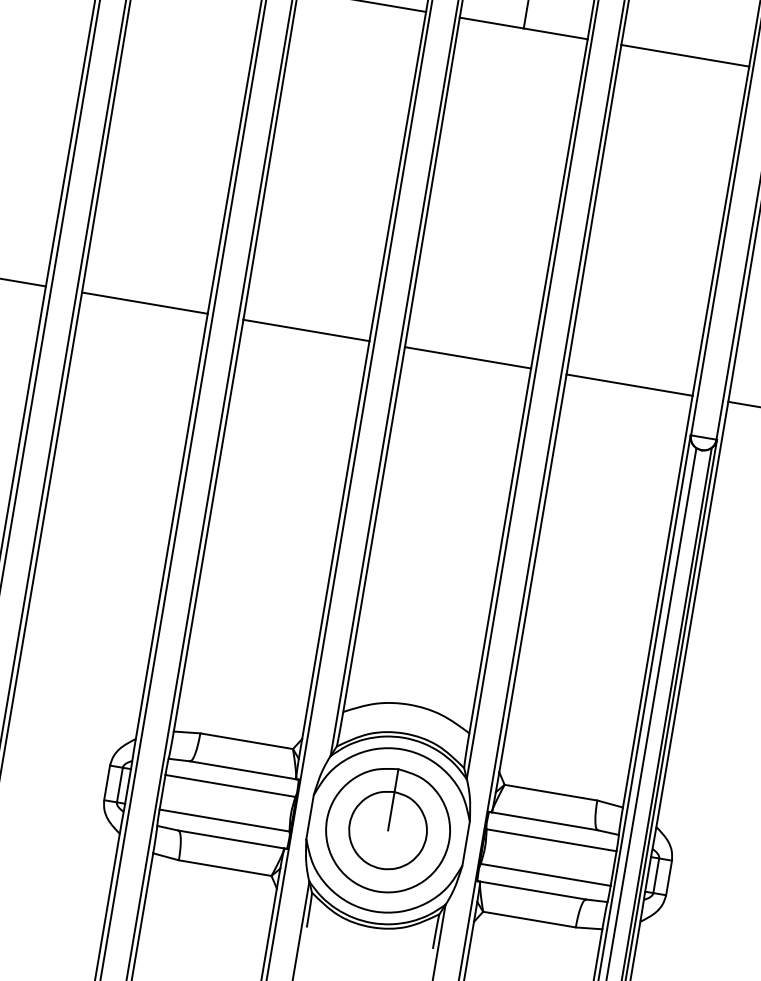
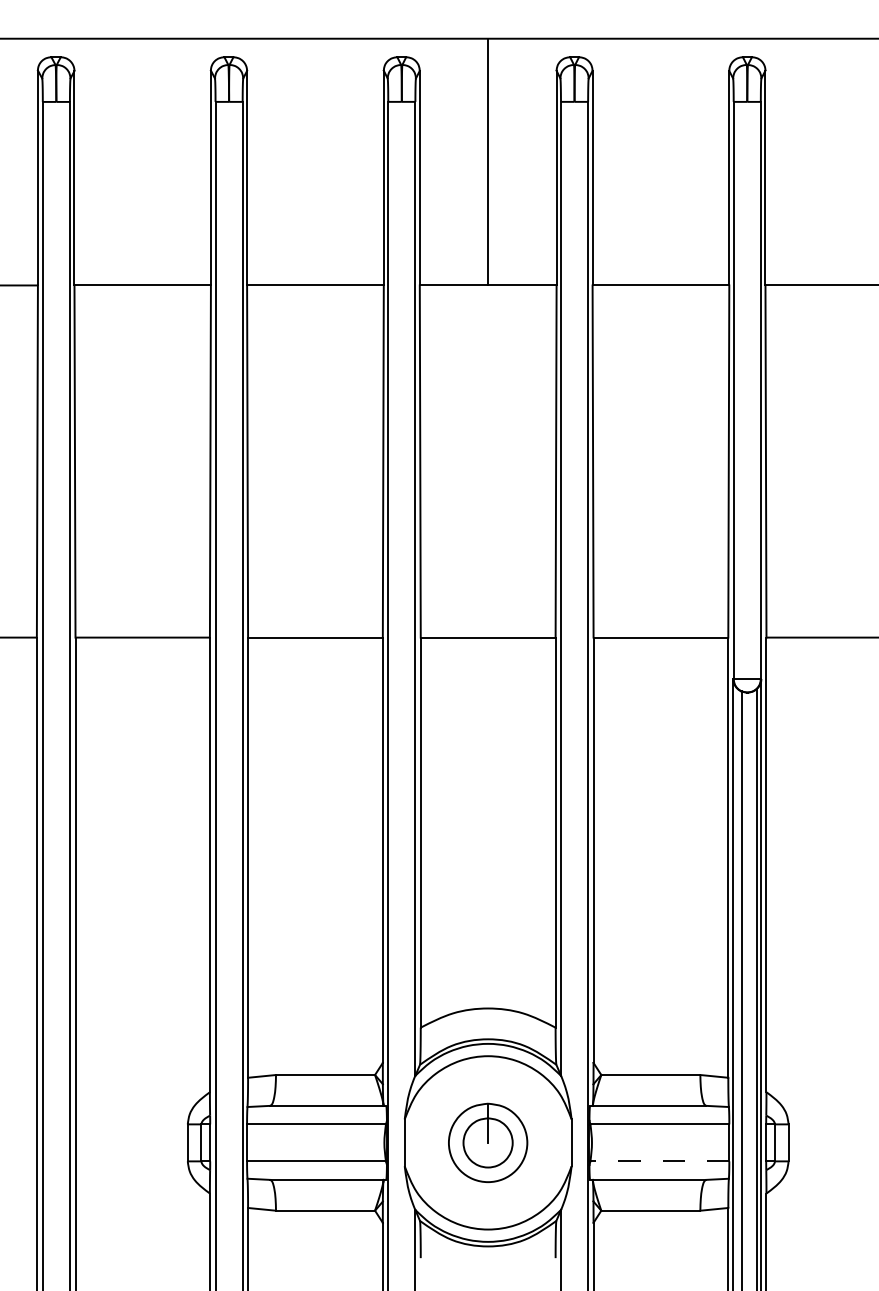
part: (387, 829) -> (487, 1142), size x0.6
line: (545, 874) -> (659, 1161), solid -> dashed

